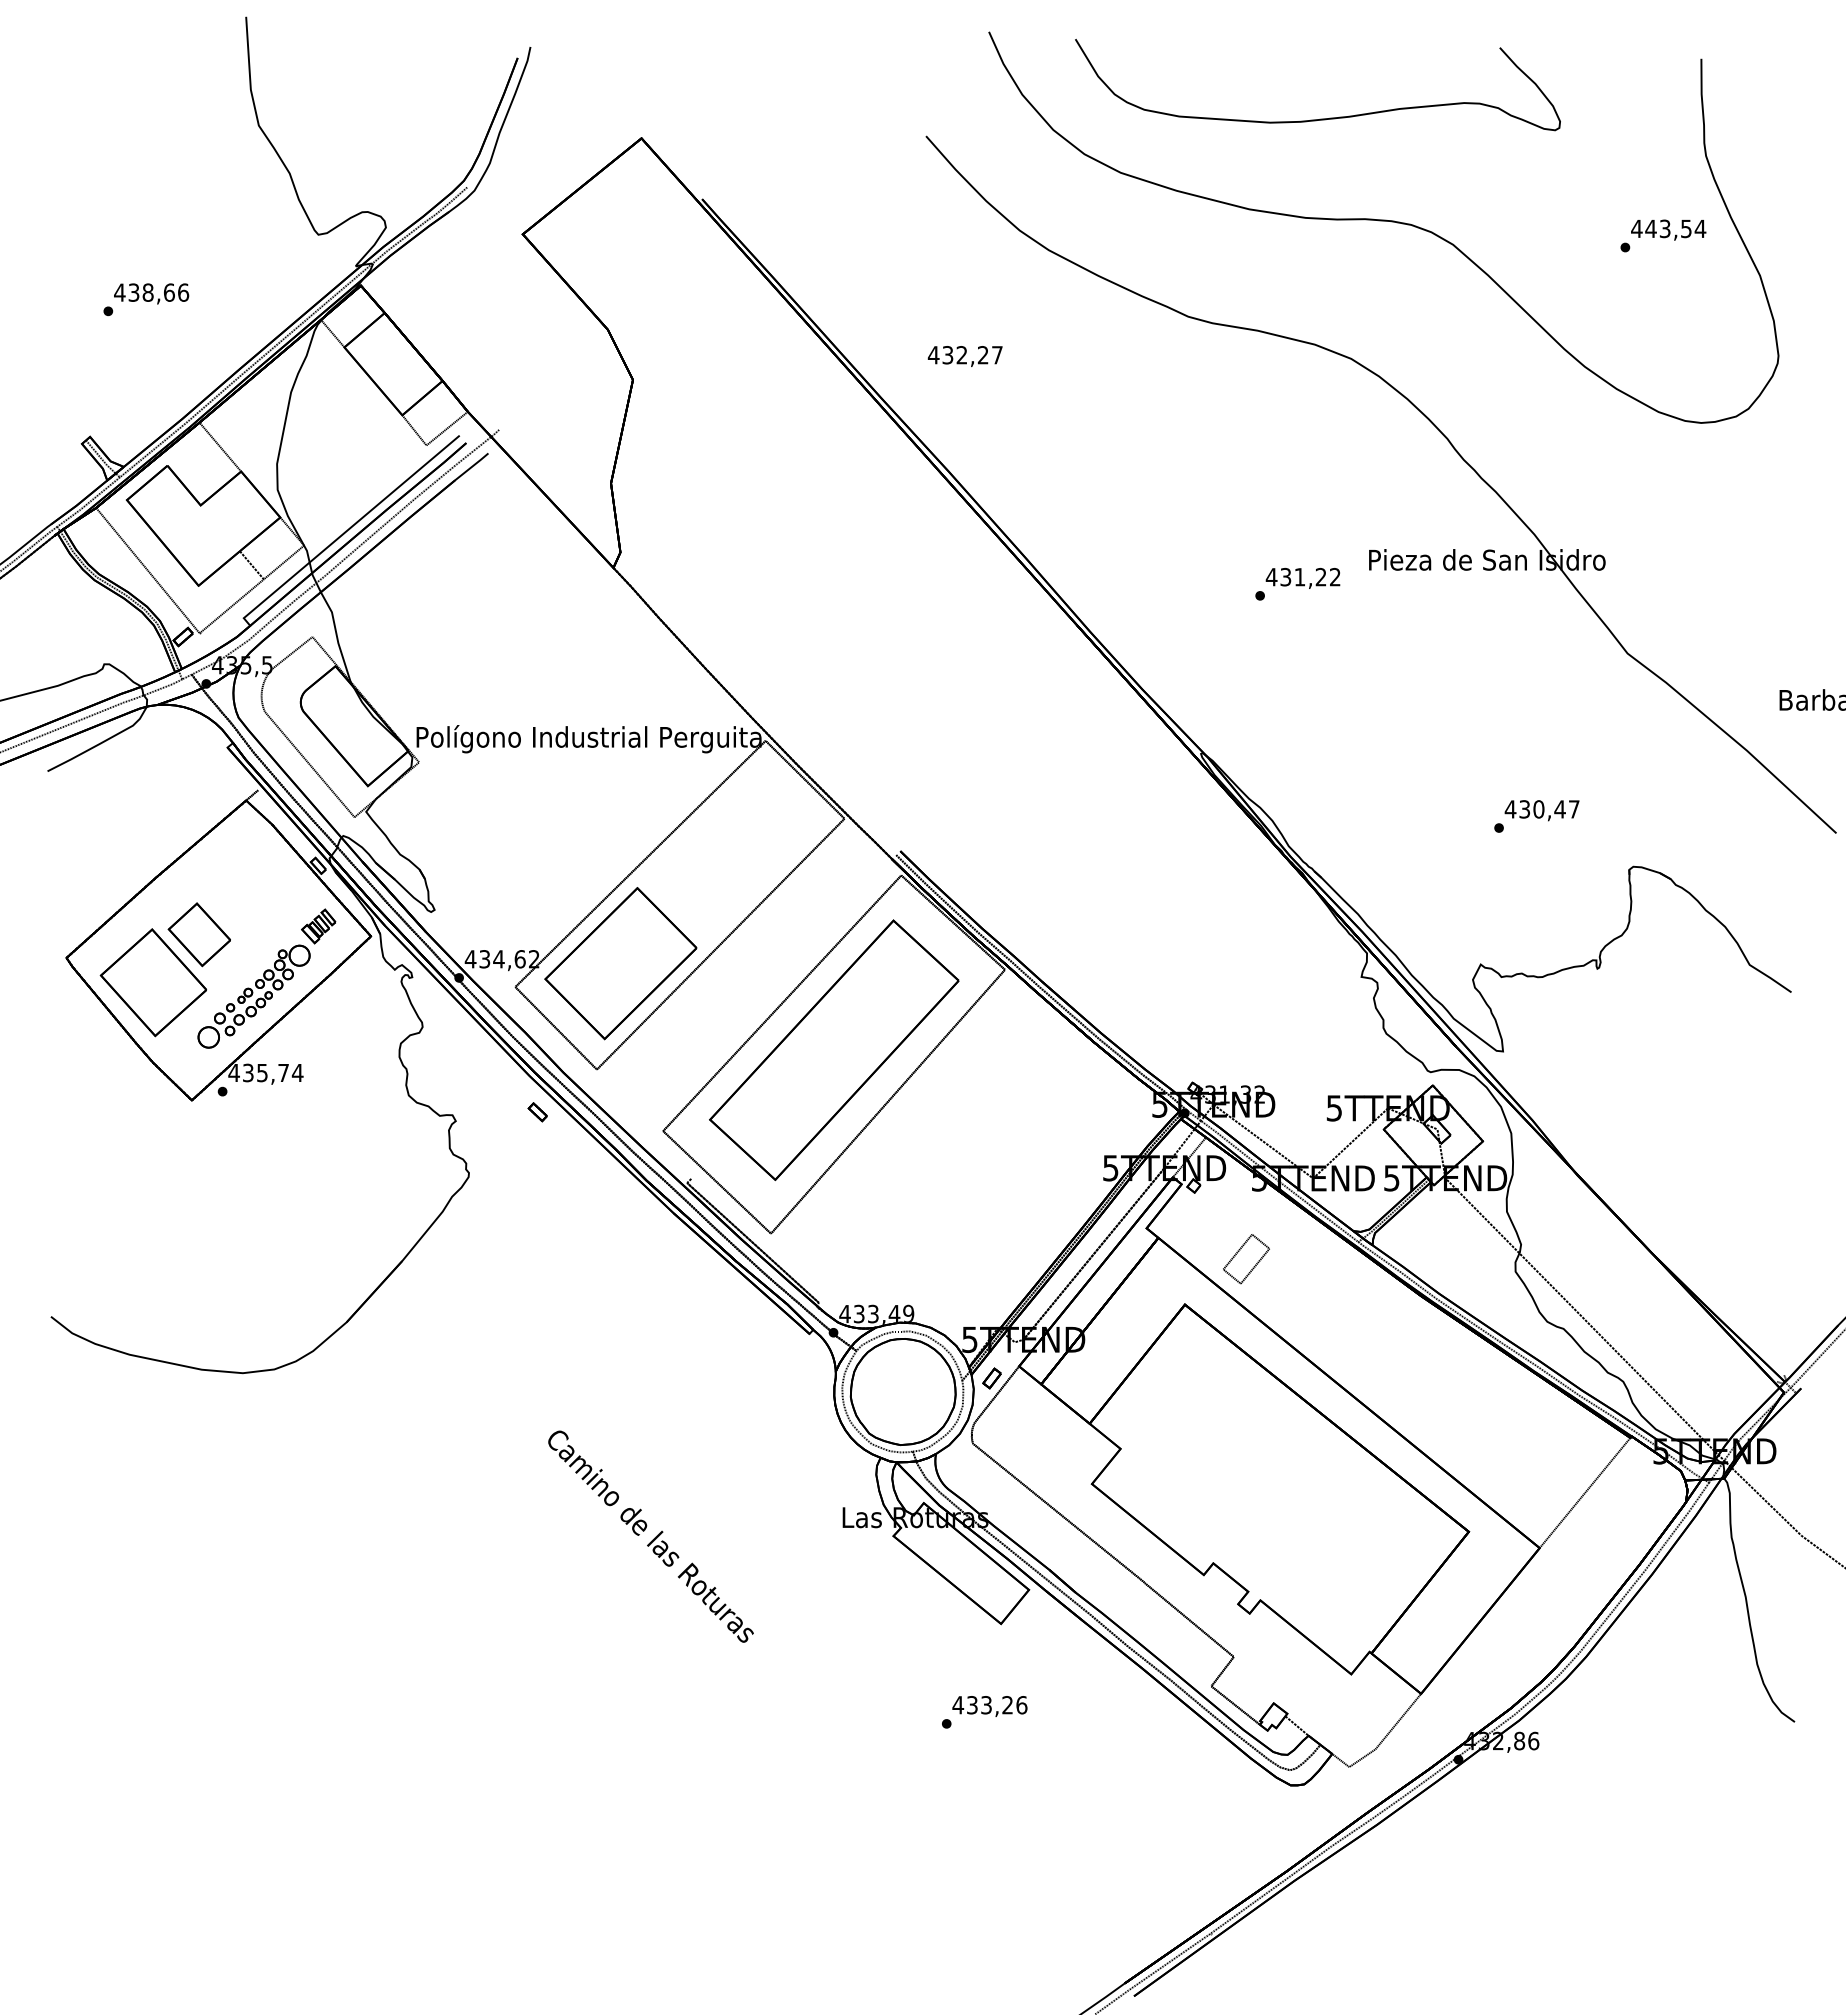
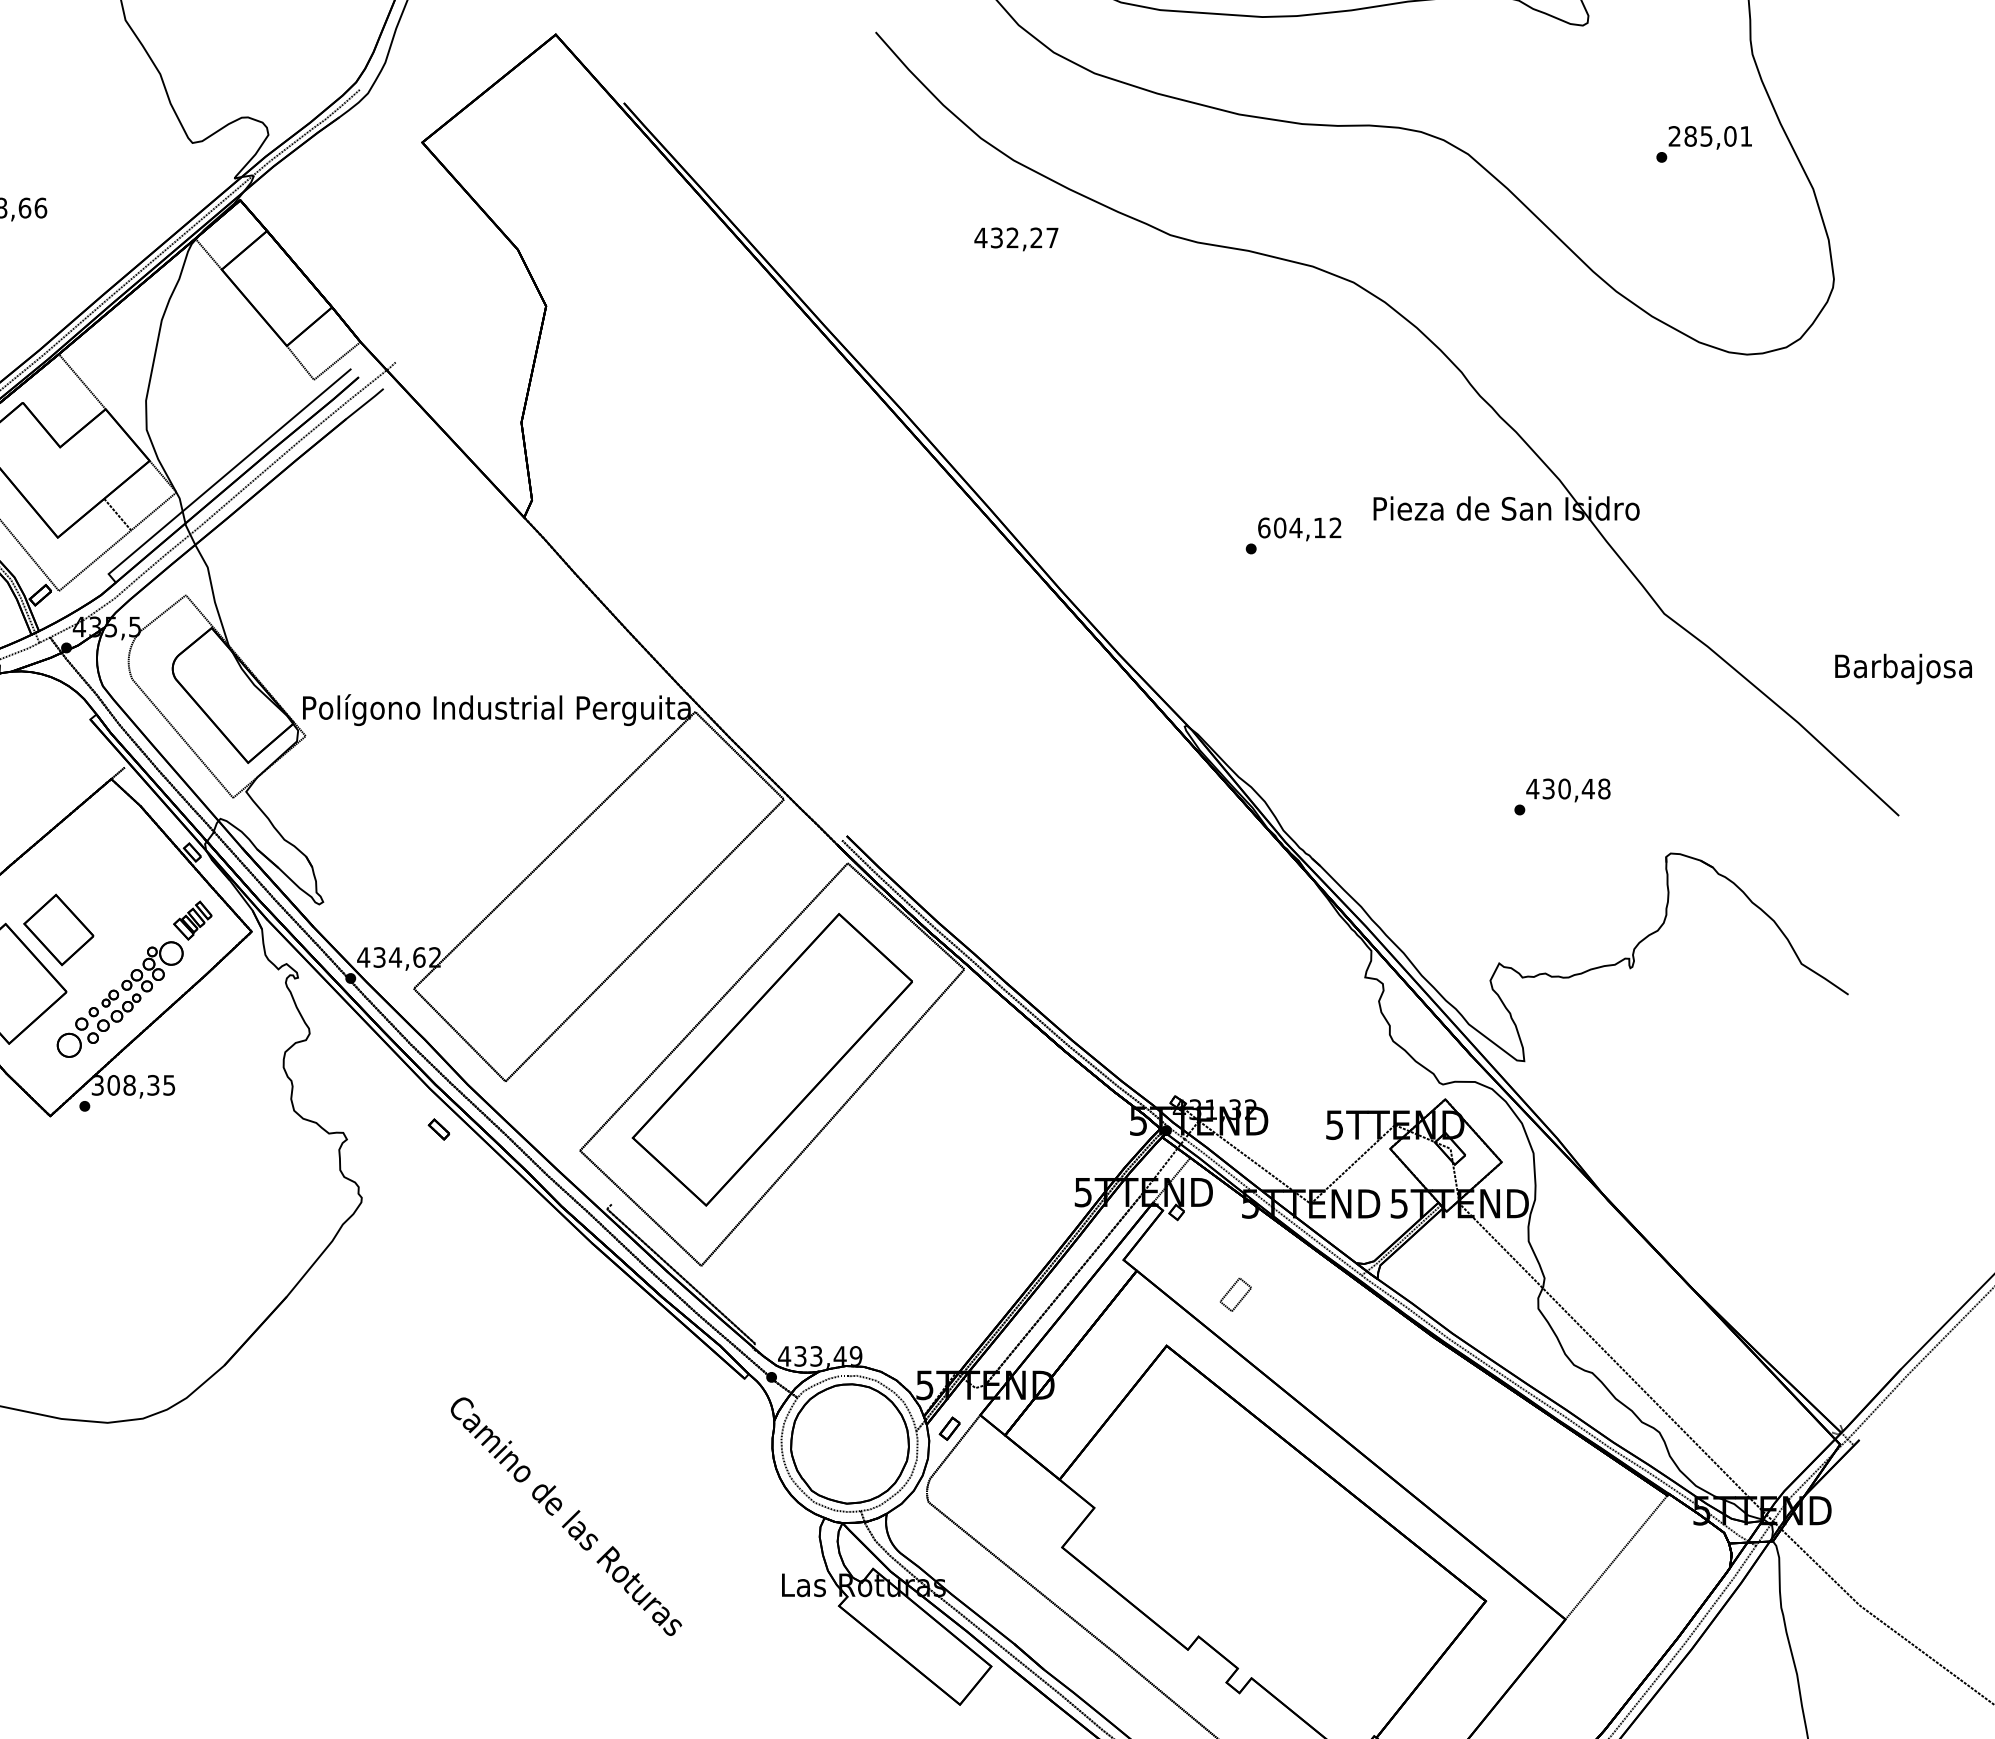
text: (1668, 228) -> (1710, 135), 443,54 -> 285,01
text: (964, 356) -> (1015, 239), moved
text: (1295, 576) -> (1290, 527), 431,22 -> 604,12
text: (1573, 809) -> (1603, 789), 430,47 -> 430,48
part: (620, 963) -> (532, 962), removed
text: (265, 1072) -> (133, 1084), 435,74 -> 308,35
part: (1246, 1259) -> (1235, 1295), size x0.6
text: (650, 1536) -> (565, 1516), moved

